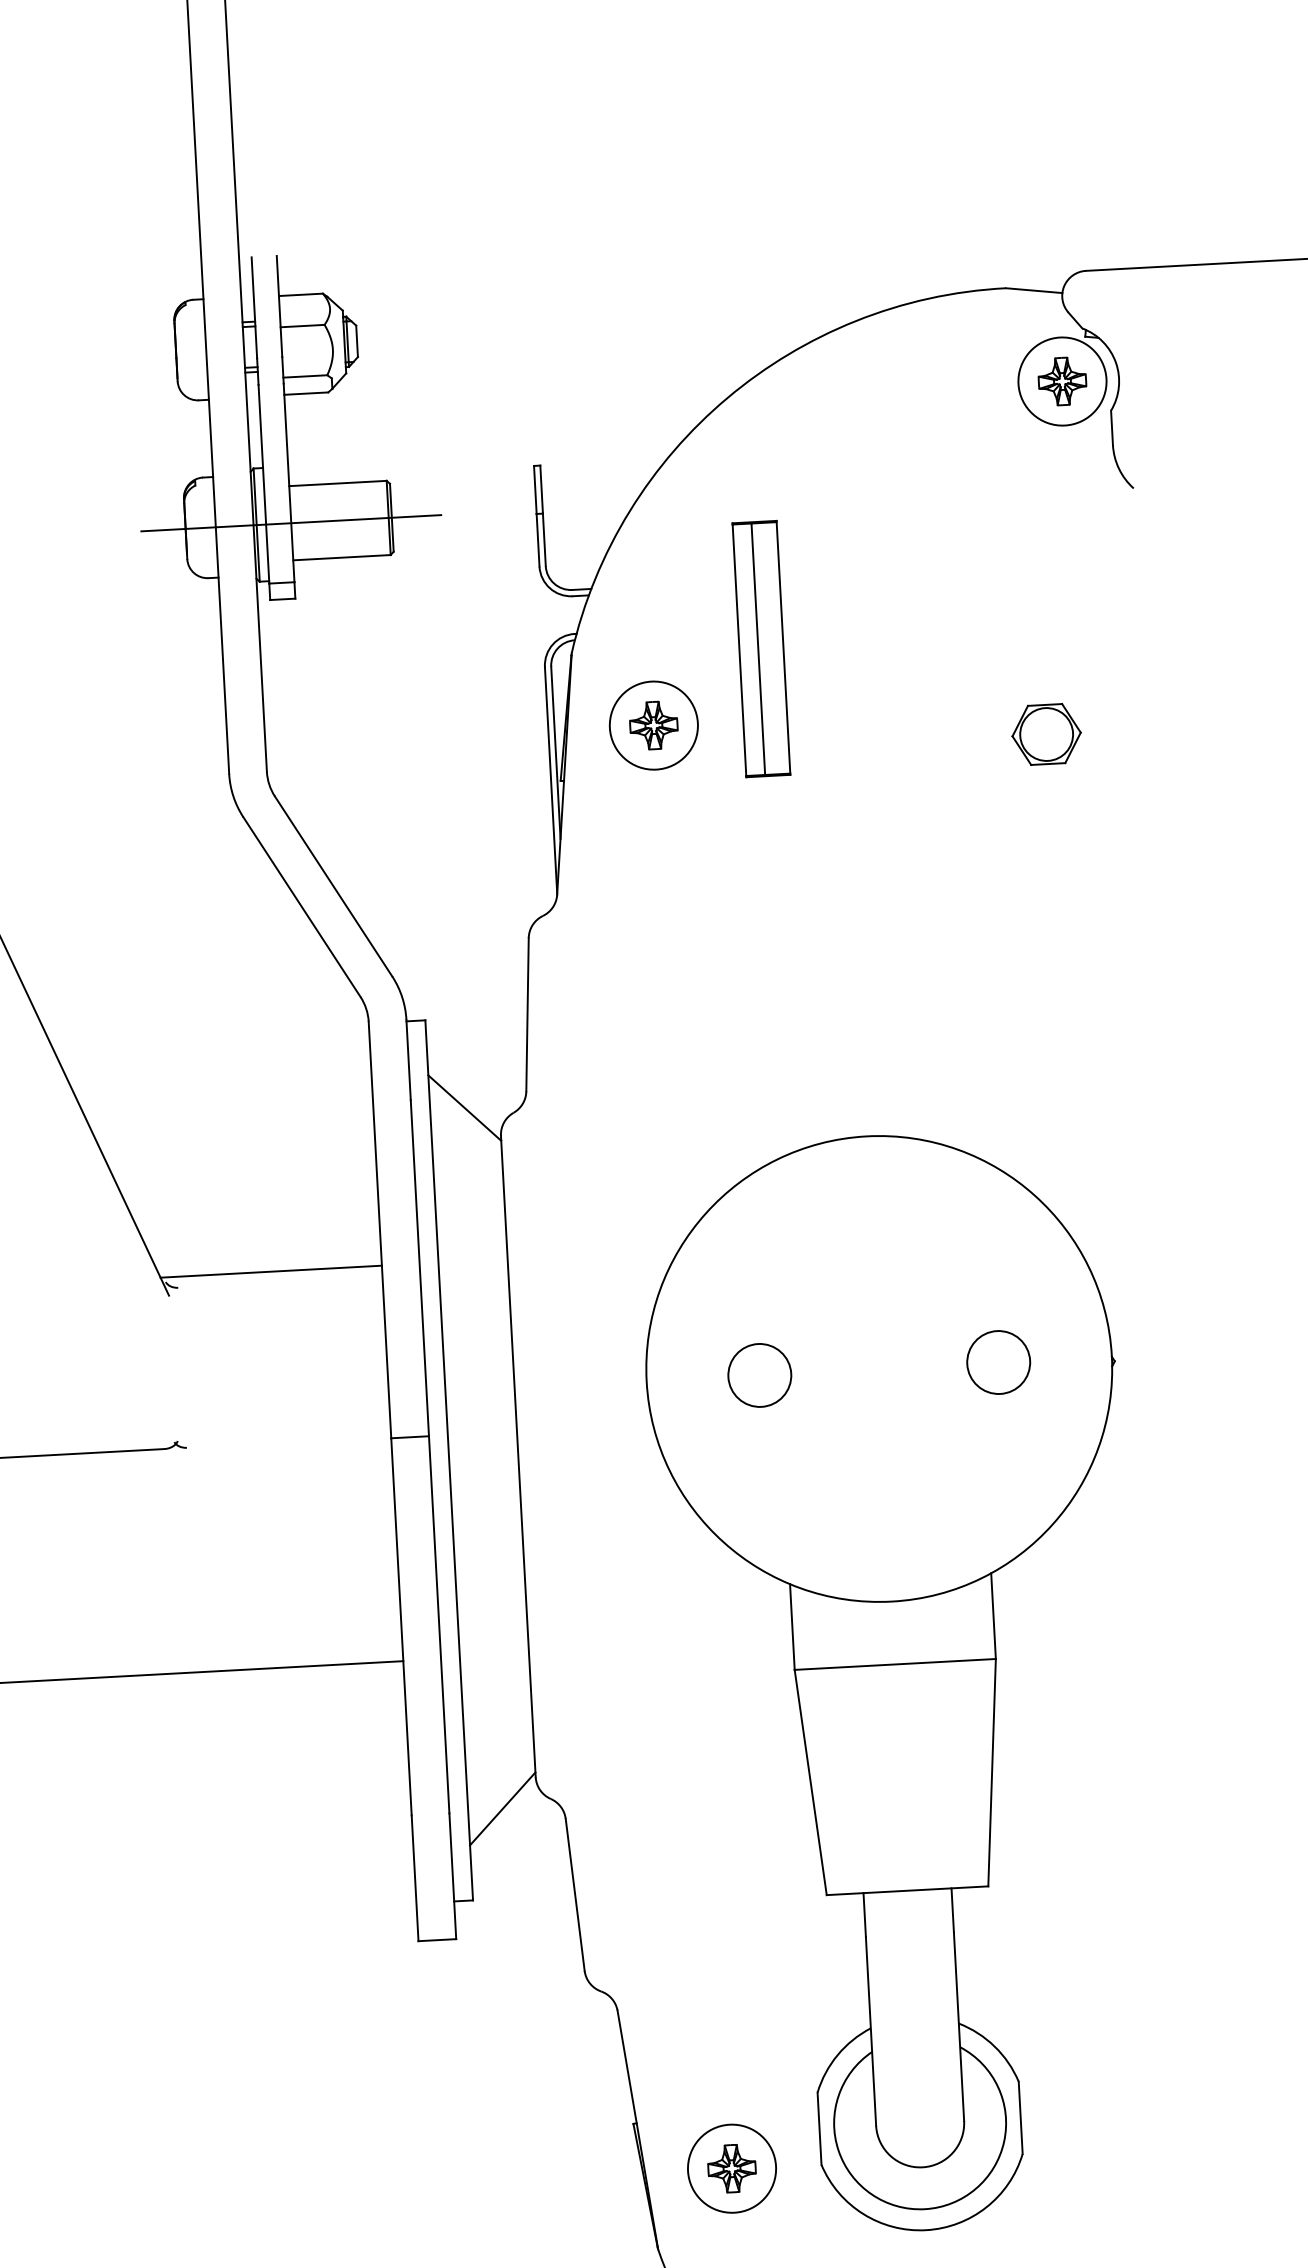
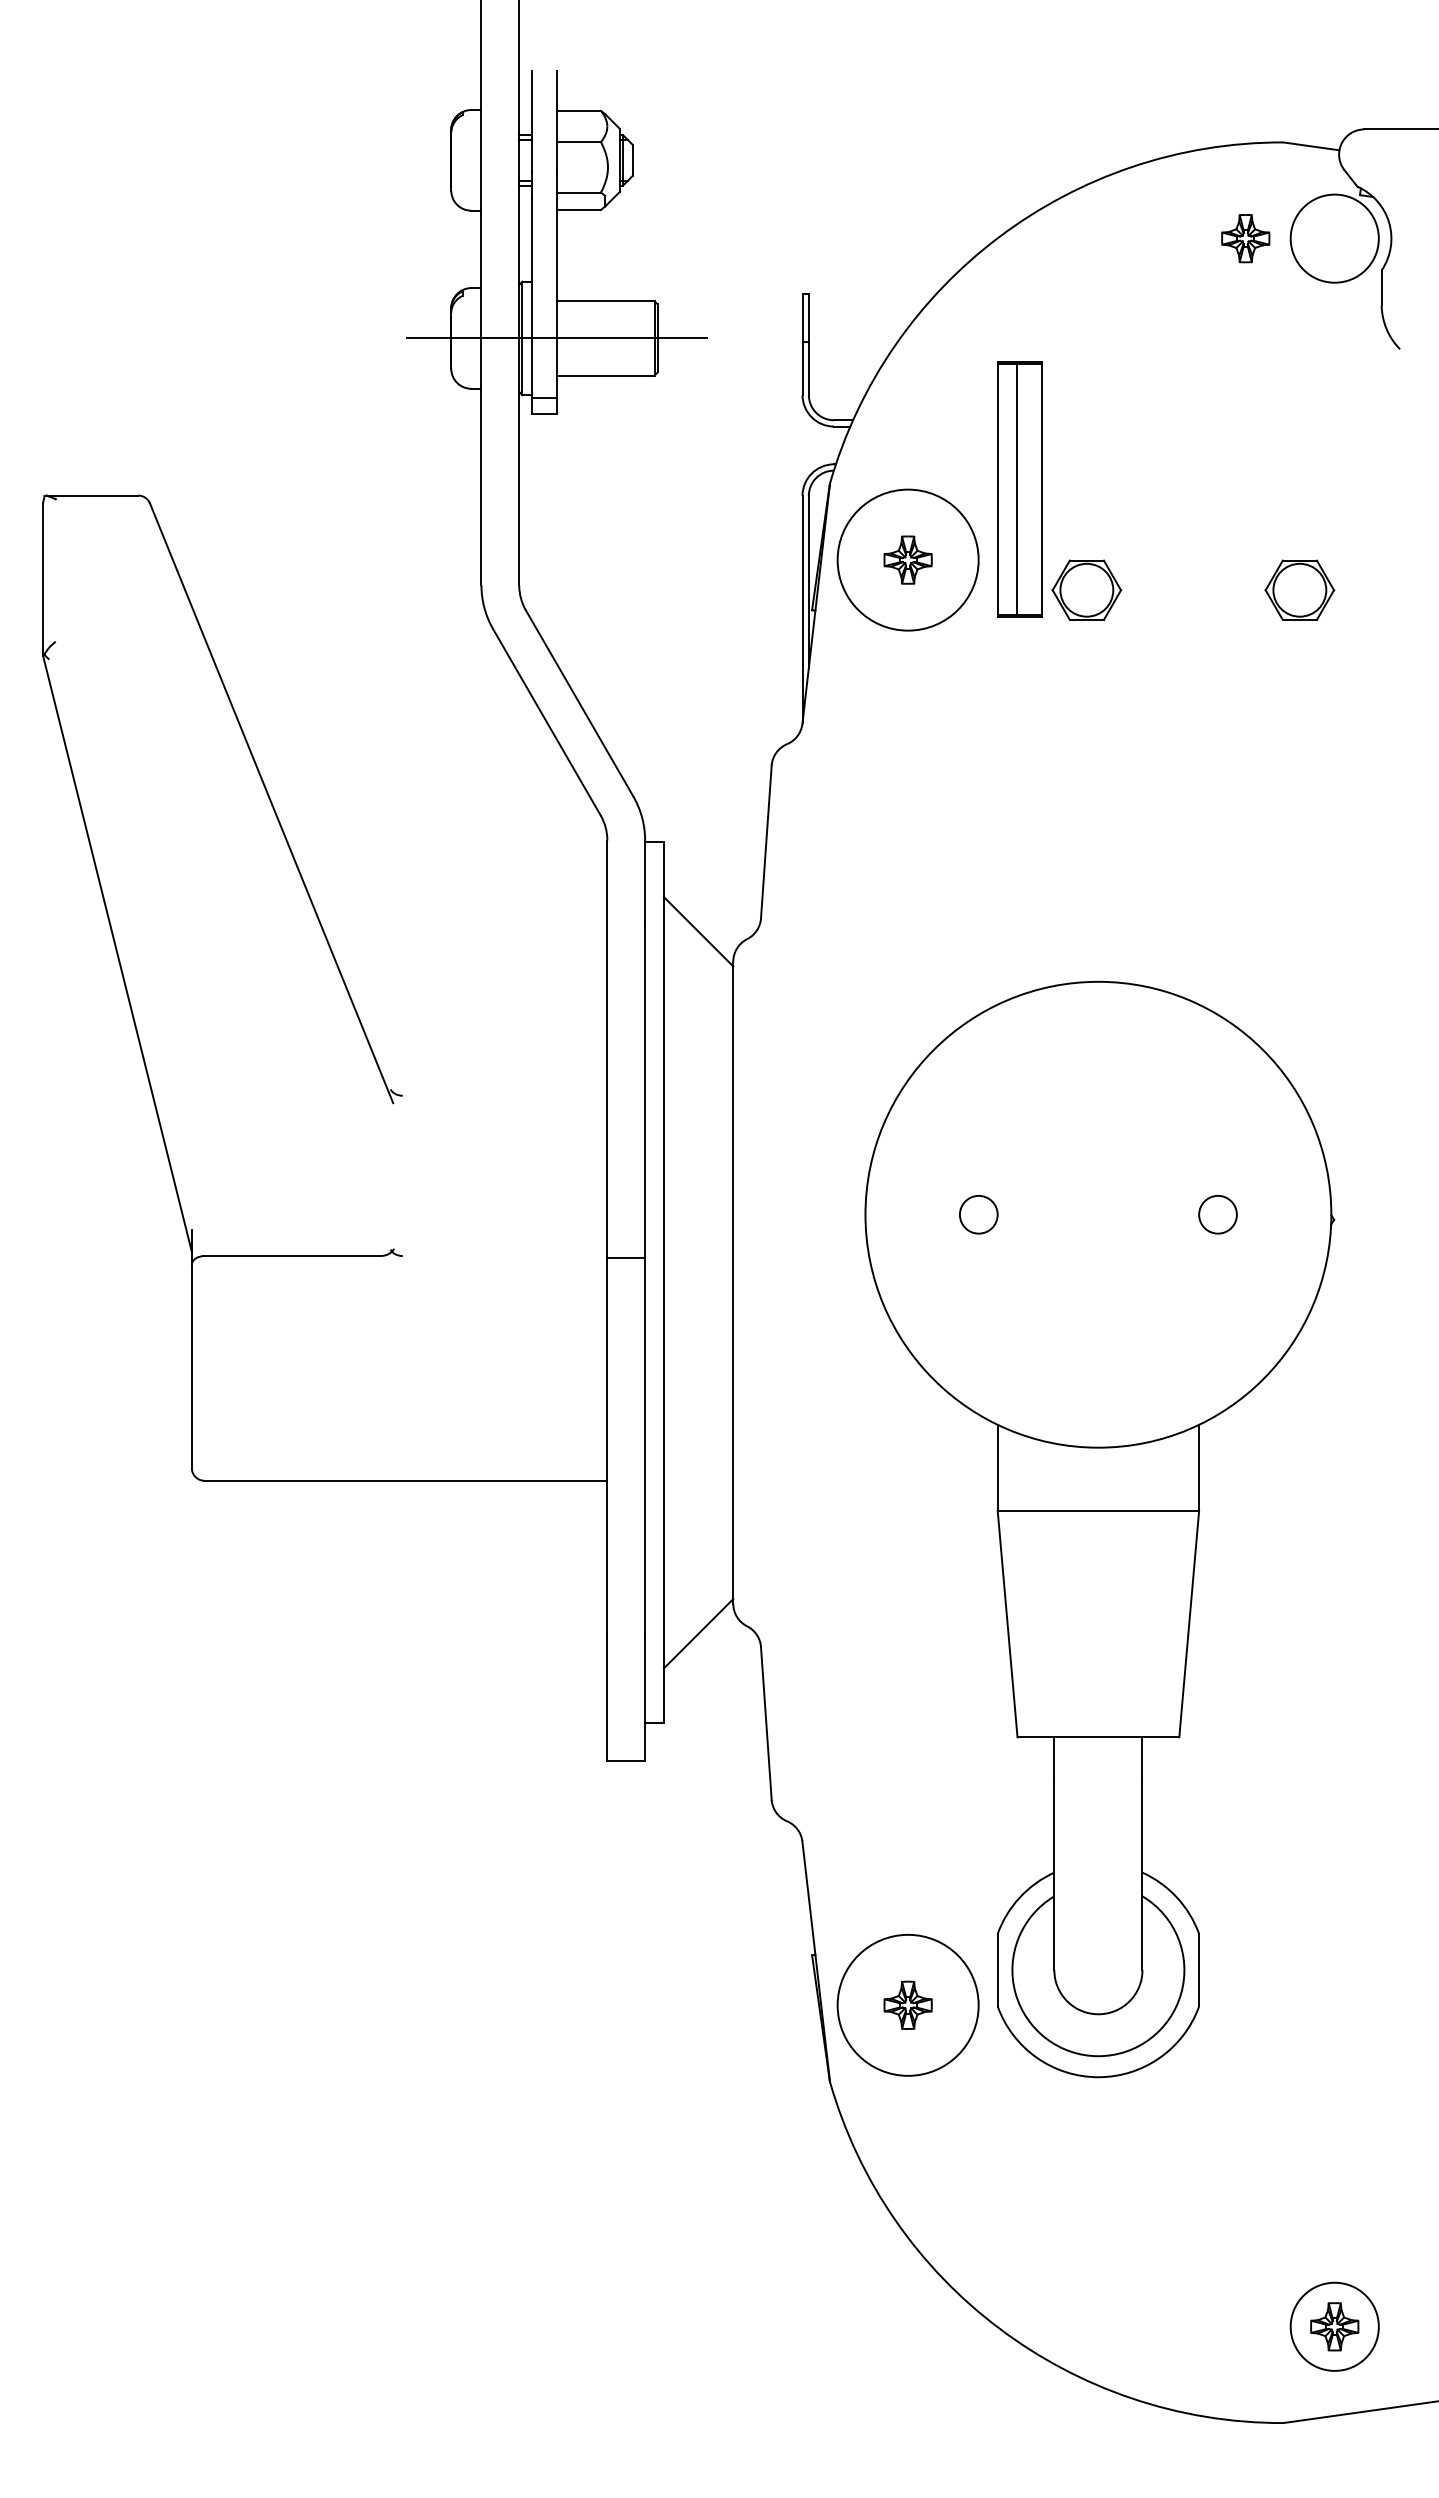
part: (1062, 381) -> (1245, 238), moved
circle: (654, 725) -> (908, 560), size x1.6
part: (833, 745) -> (1086, 589), added
line: (271, 1271) -> (496, 1084), removed
circle: (998, 1362) -> (1217, 1214), size x0.6
circle: (759, 1375) -> (978, 1214), size x0.6
circle: (732, 2168) -> (908, 2005), size x1.6

